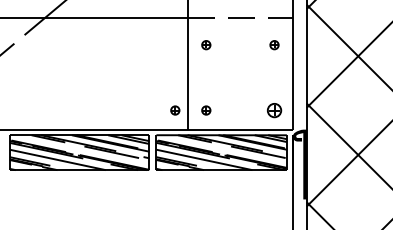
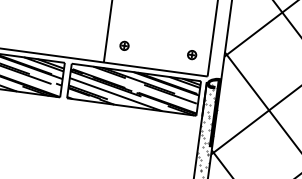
part: (175, 110) -> (94, 41), removed
part: (274, 110) -> (192, 55), size x0.62
hatch: (299, 180) -> (207, 127), added

